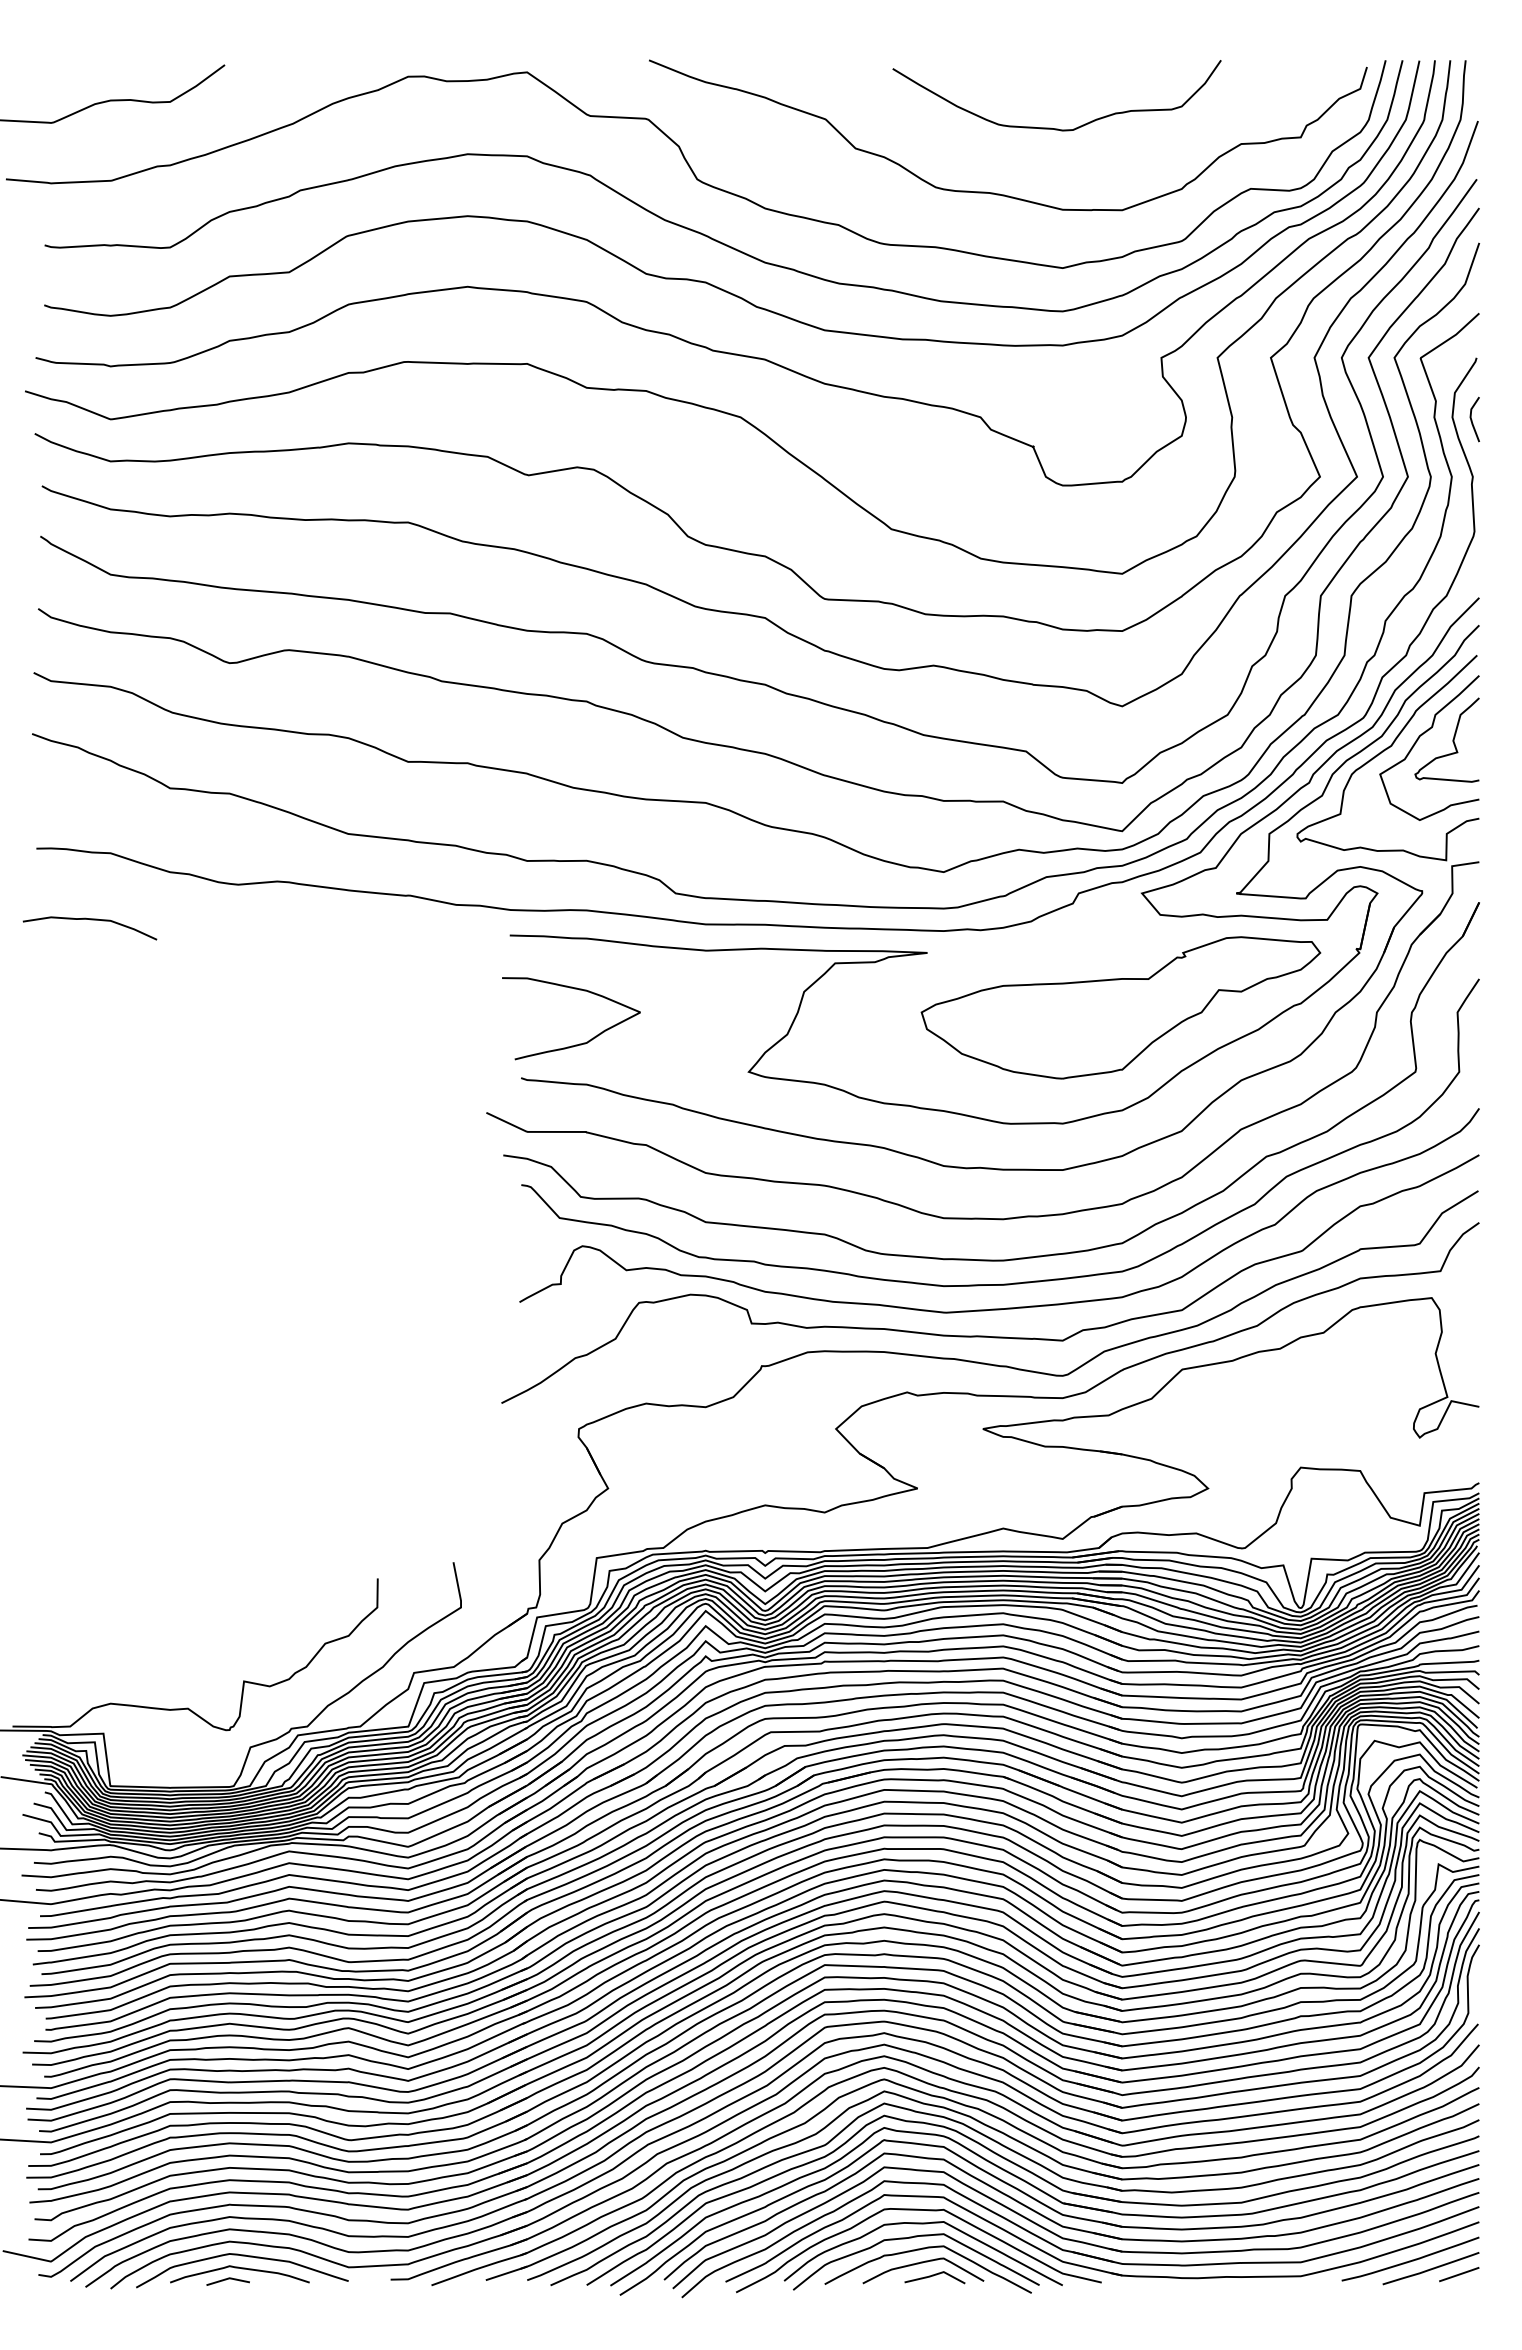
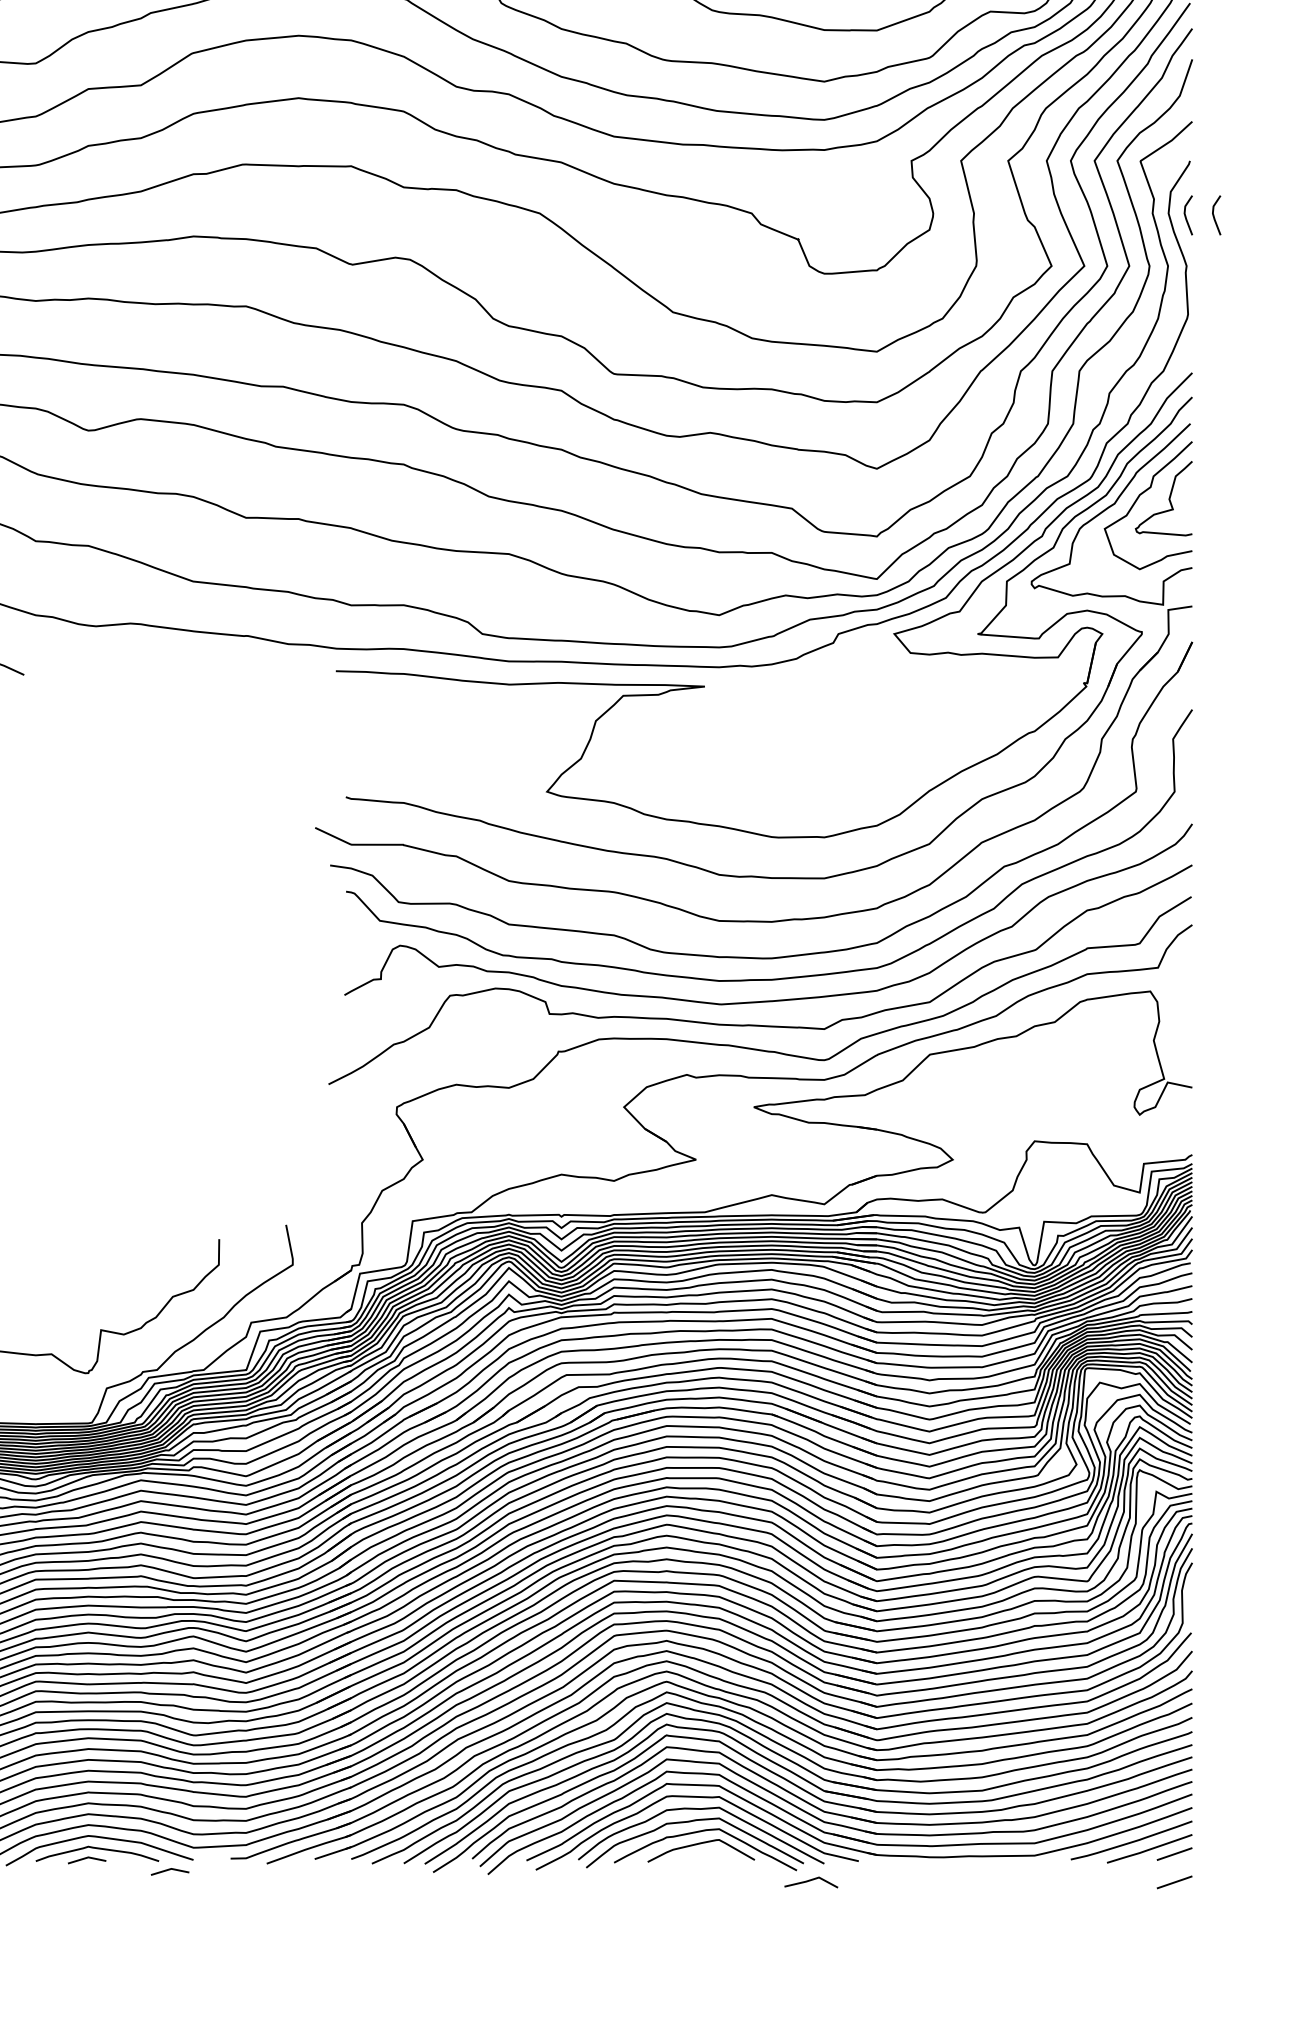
line: (1504, 419) -> (1214, 215), added
part: (1120, 1007) -> (875, 734), removed
curve: (579, 1043) -> (397, 766), removed
line: (933, 2276) -> (810, 1881), moved
line: (320, 2293) -> (168, 1870), added
line: (1459, 2306) -> (1174, 1882), added

